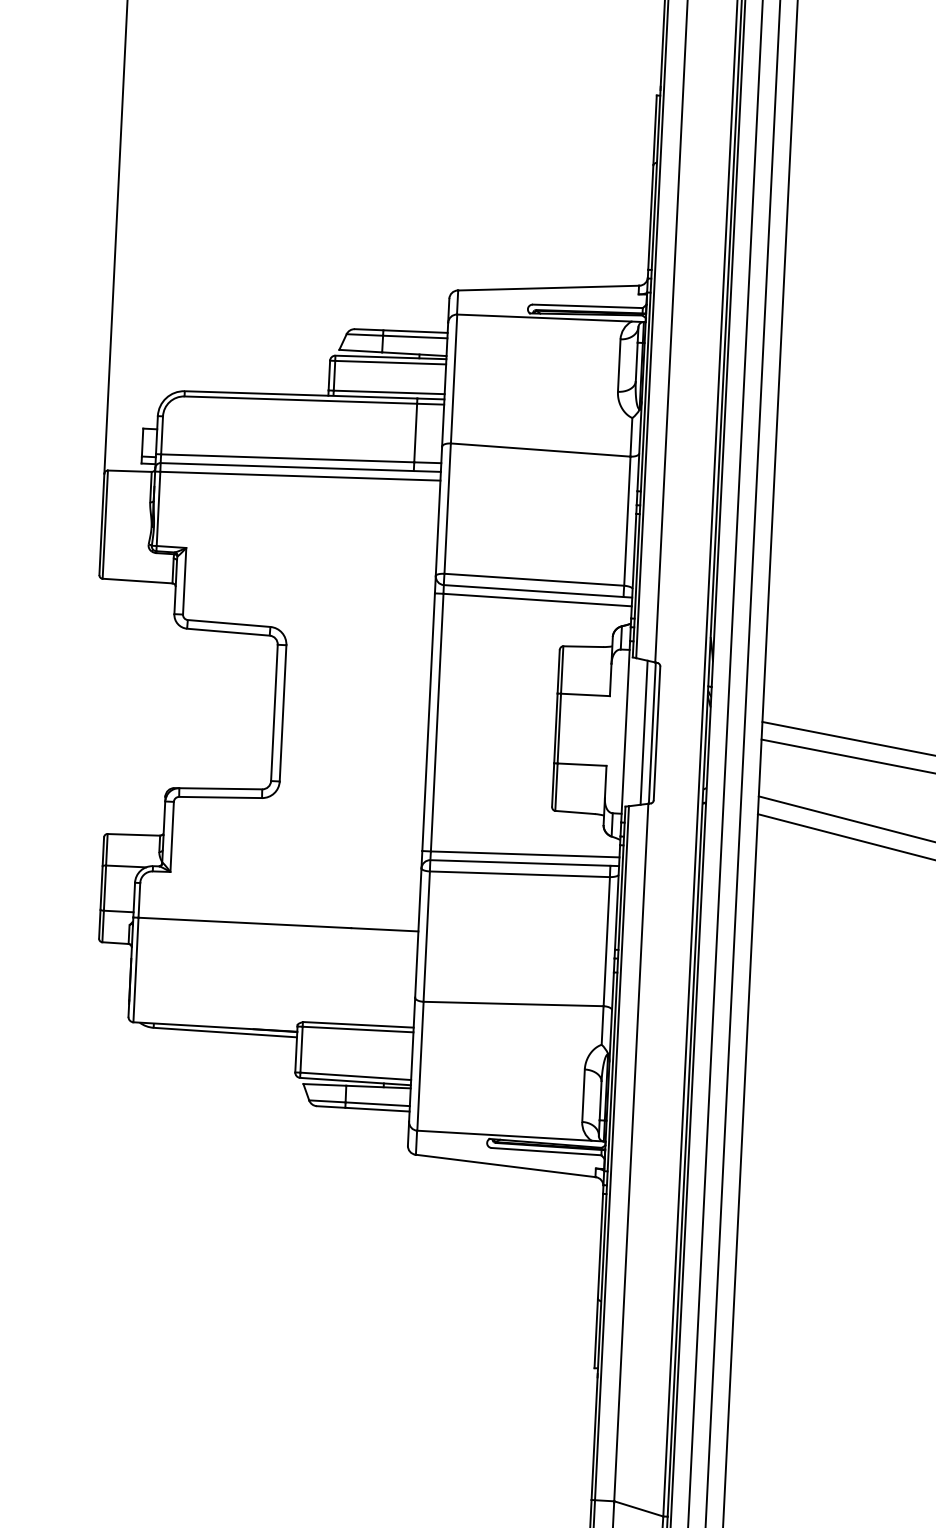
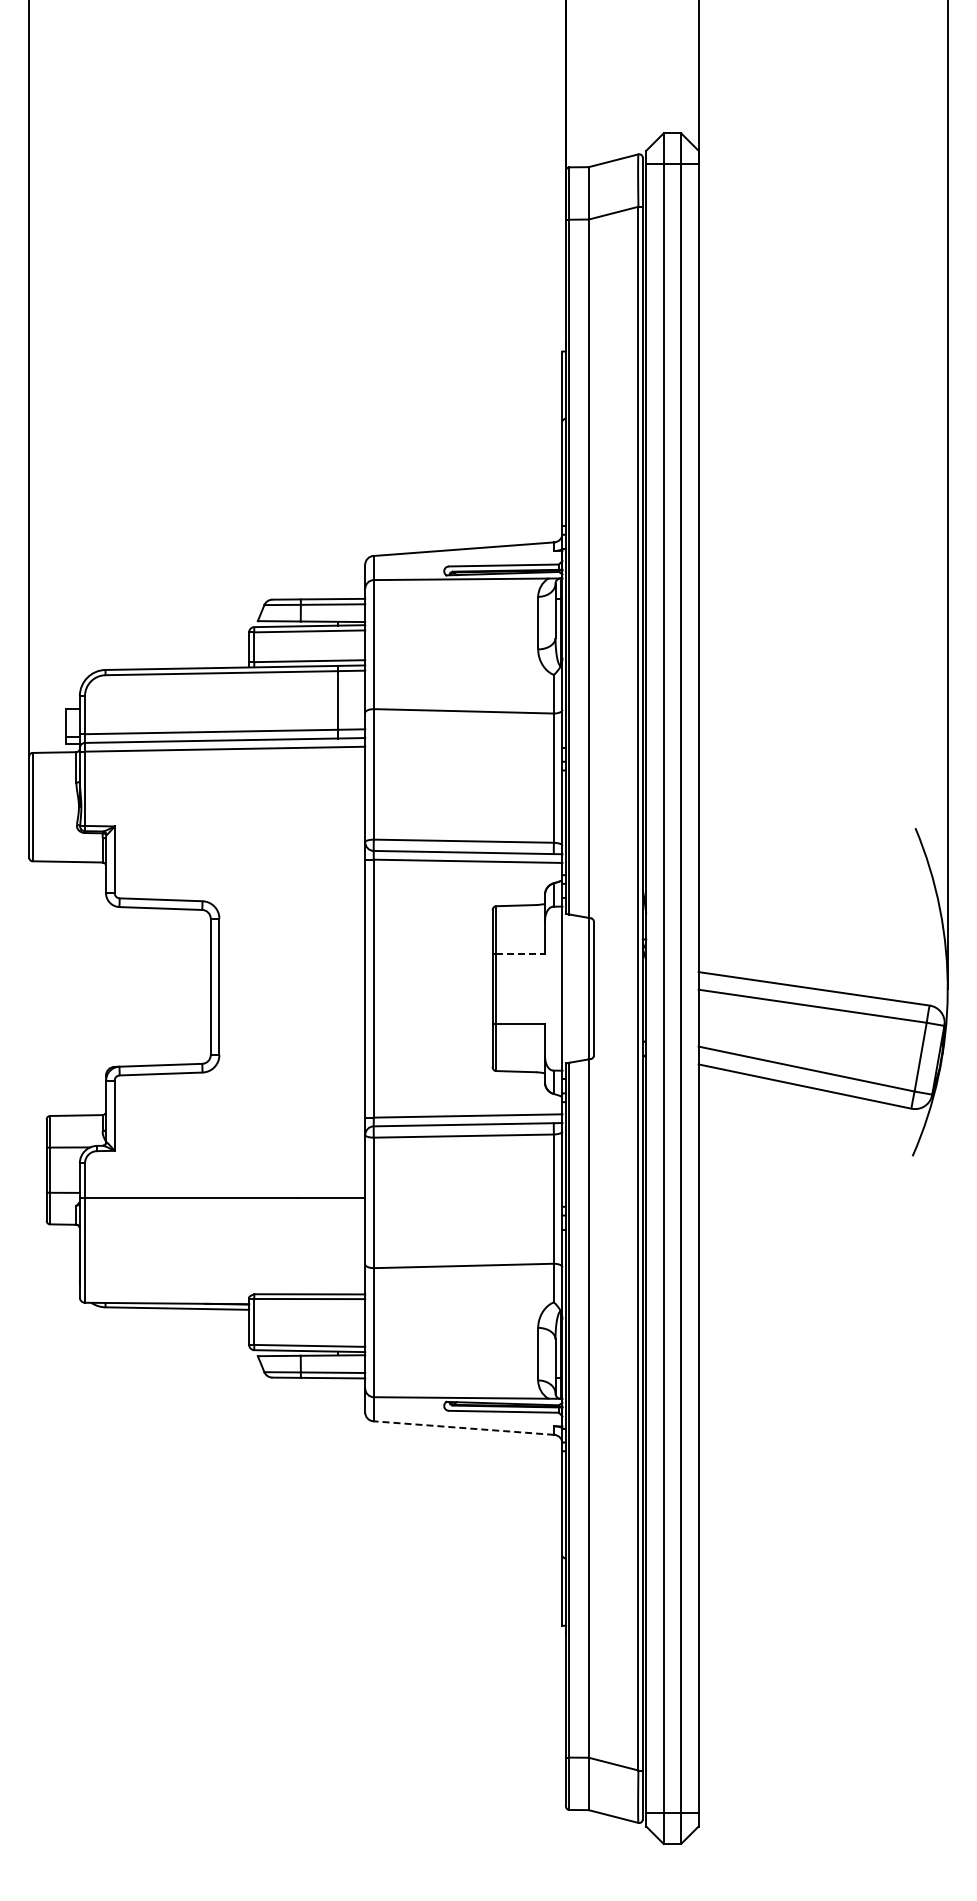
line: (586, 694) -> (521, 953), solid -> dashed
line: (643, 732) -> (580, 988), removed
line: (505, 1166) -> (463, 1428), solid -> dashed

